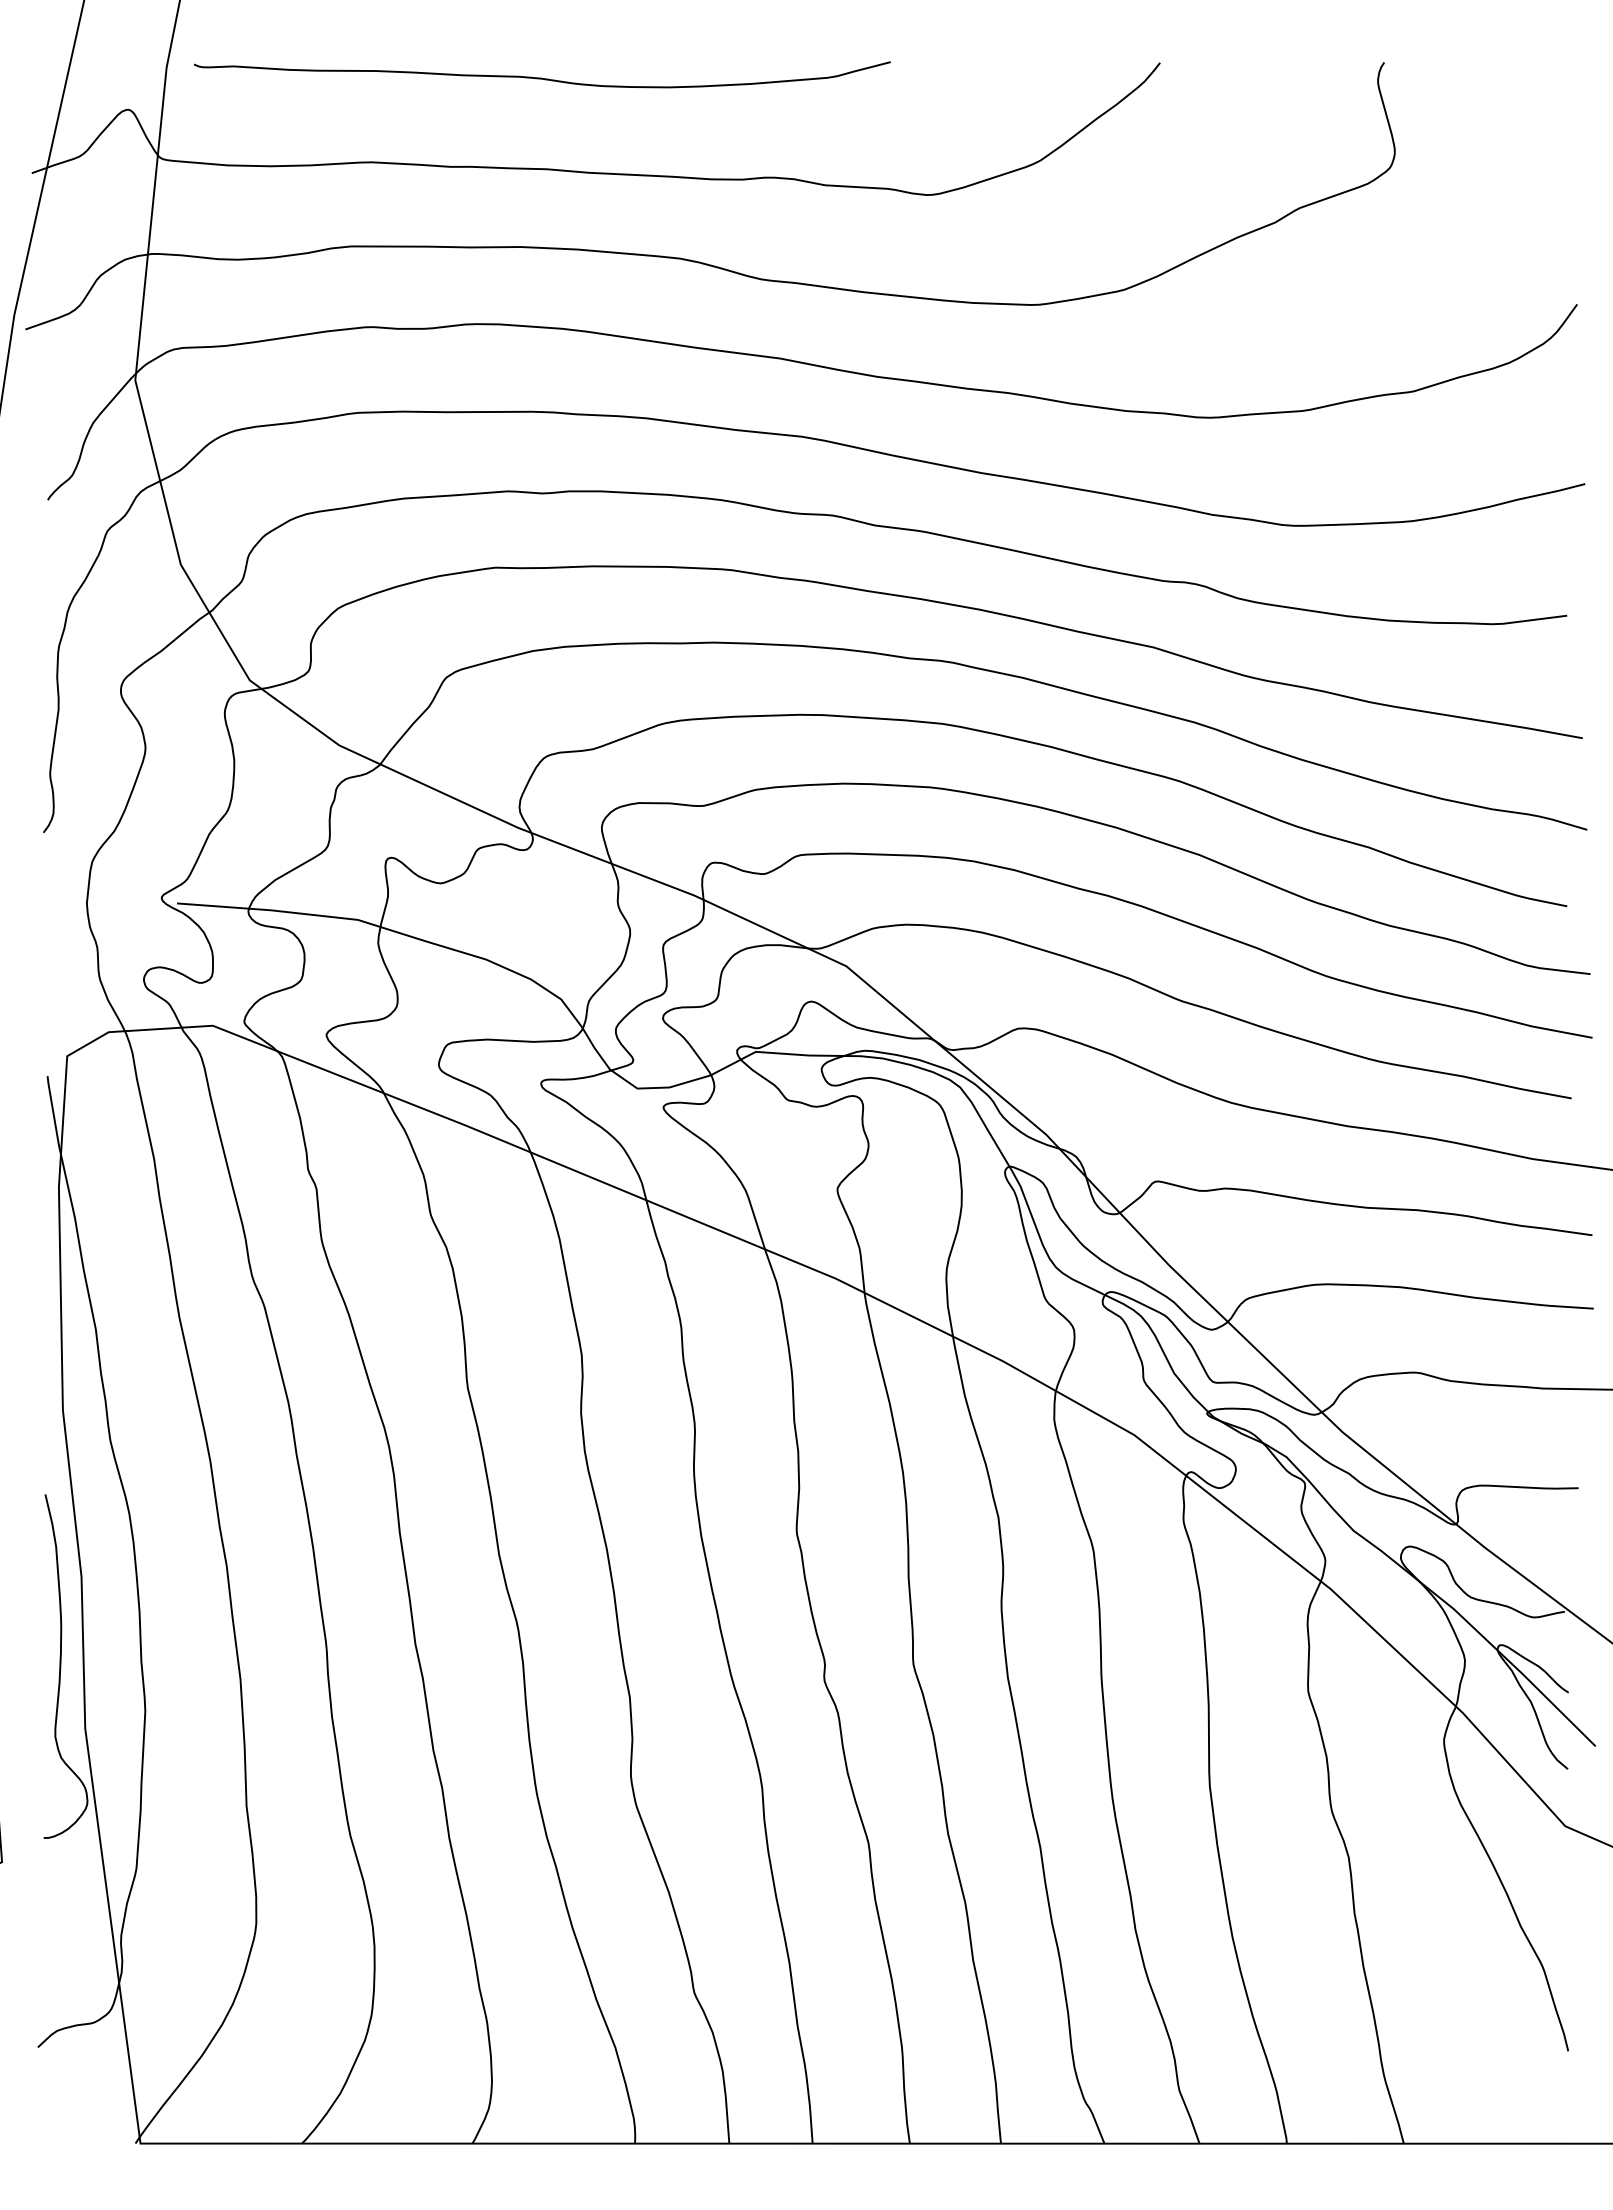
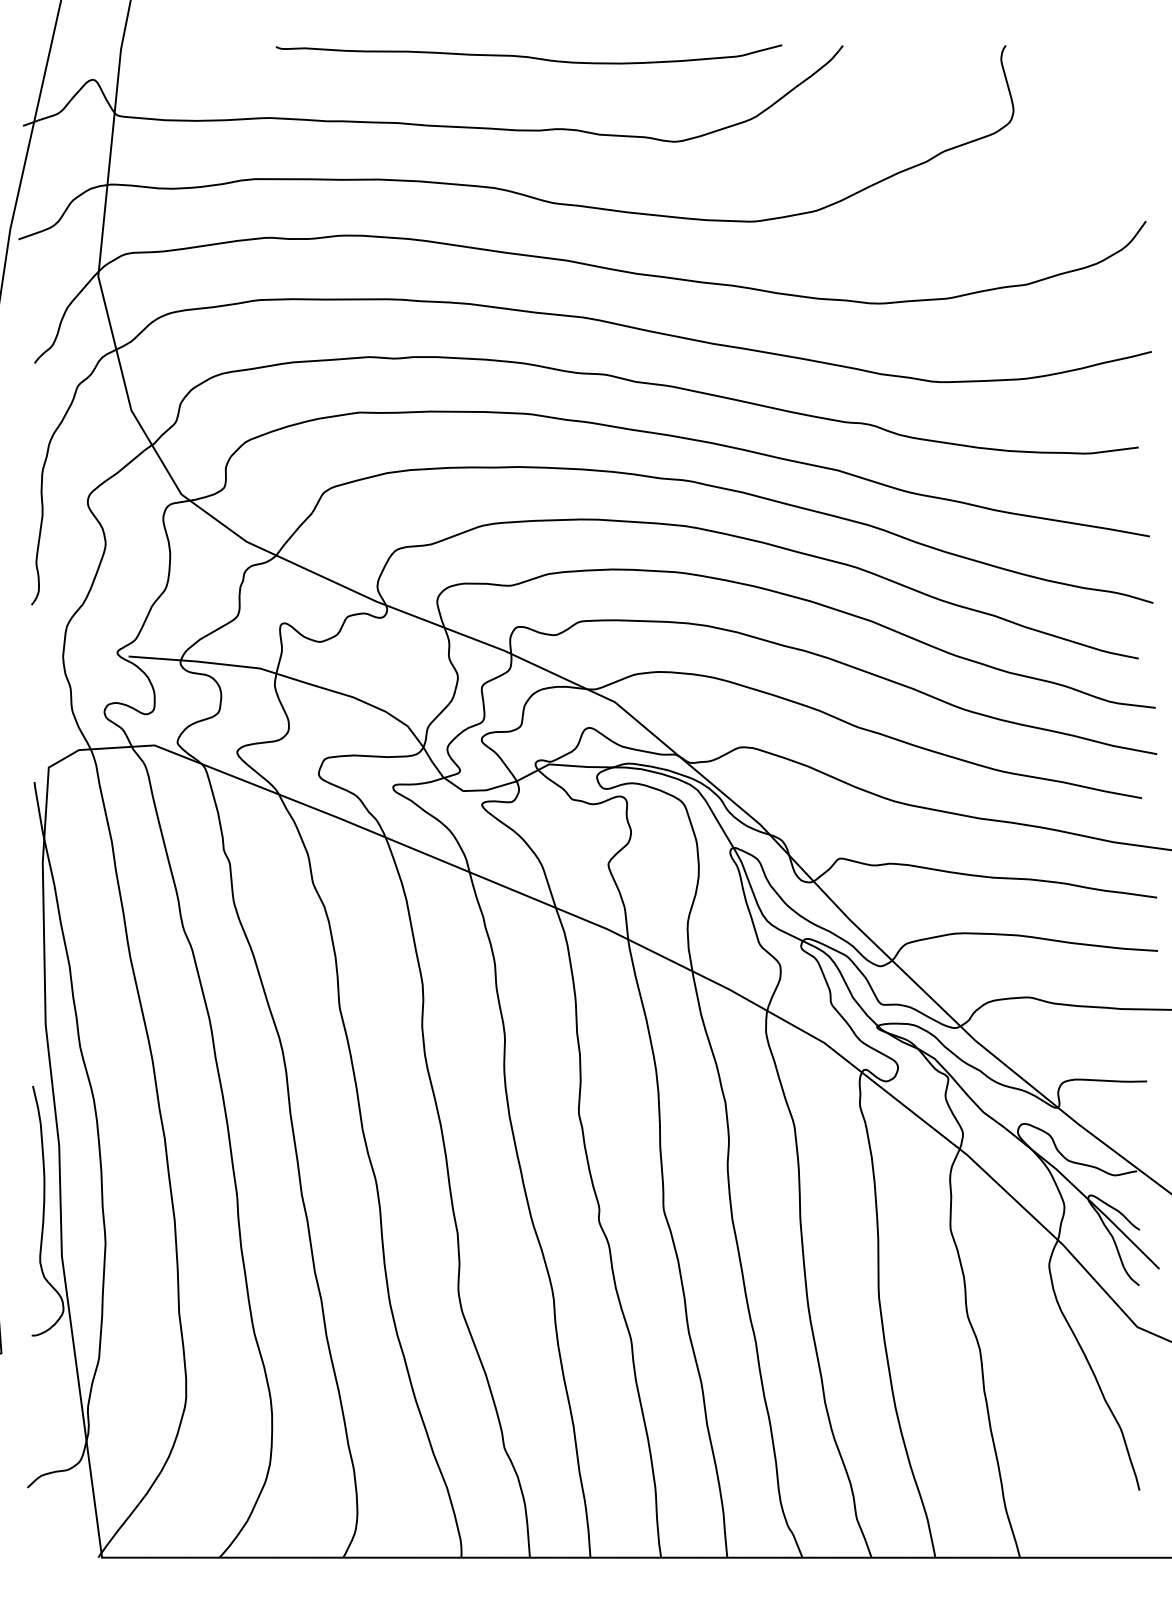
curve: (541, 77) -> (528, 56), moved

